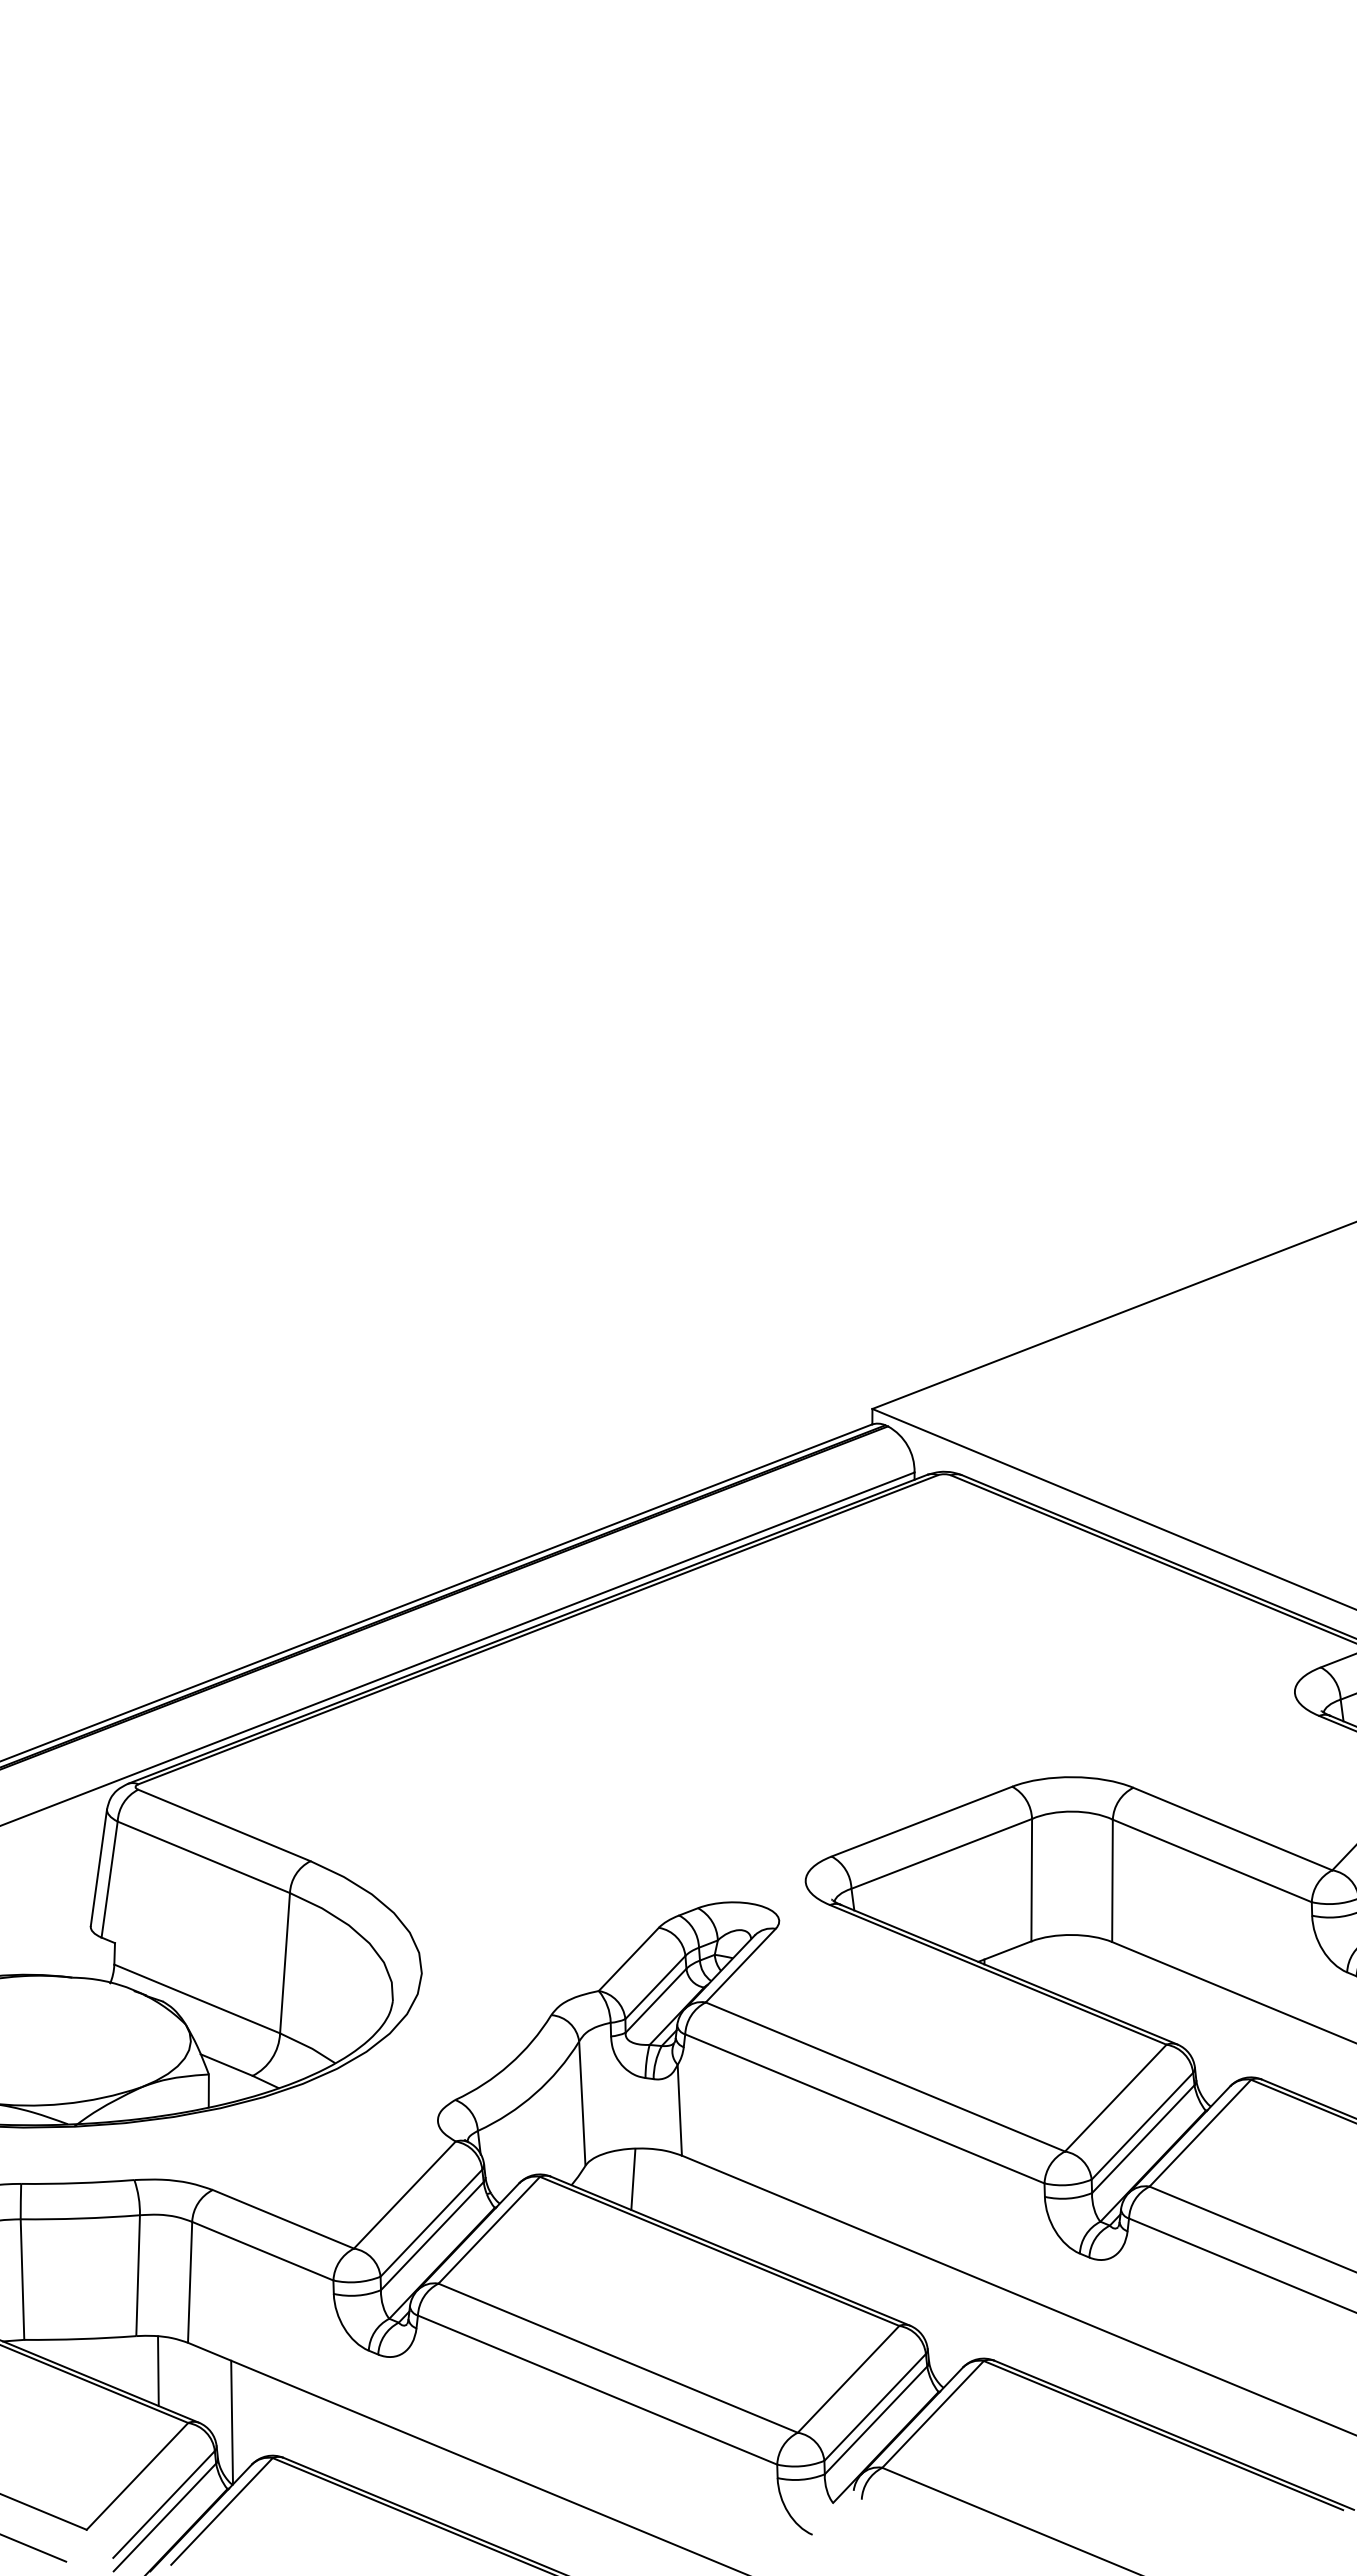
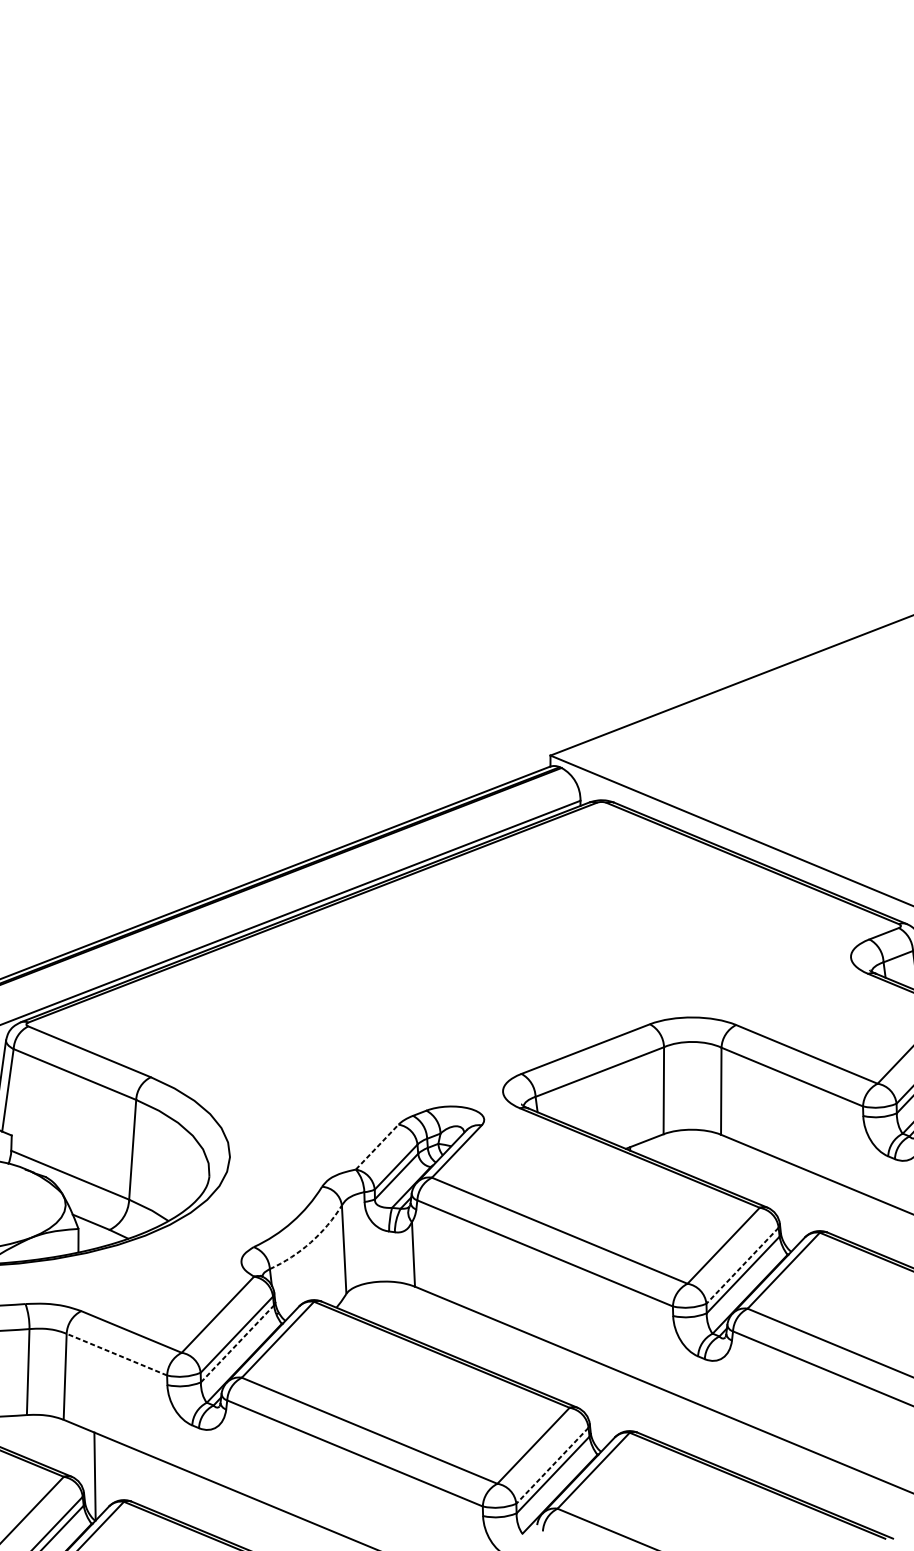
line: (628, 1959) -> (377, 1147), solid -> dashed
arc: (535, 2093) -> (310, 1242), solid -> dashed
line: (1142, 2126) -> (742, 1265), solid -> dashed
line: (633, 2179) -> (380, 1303), removed
line: (432, 2236) -> (237, 1344), solid -> dashed
line: (262, 2251) -> (116, 1354), solid -> dashed
line: (158, 2371) -> (42, 1440), removed
line: (875, 2407) -> (552, 1465), solid -> dashed

